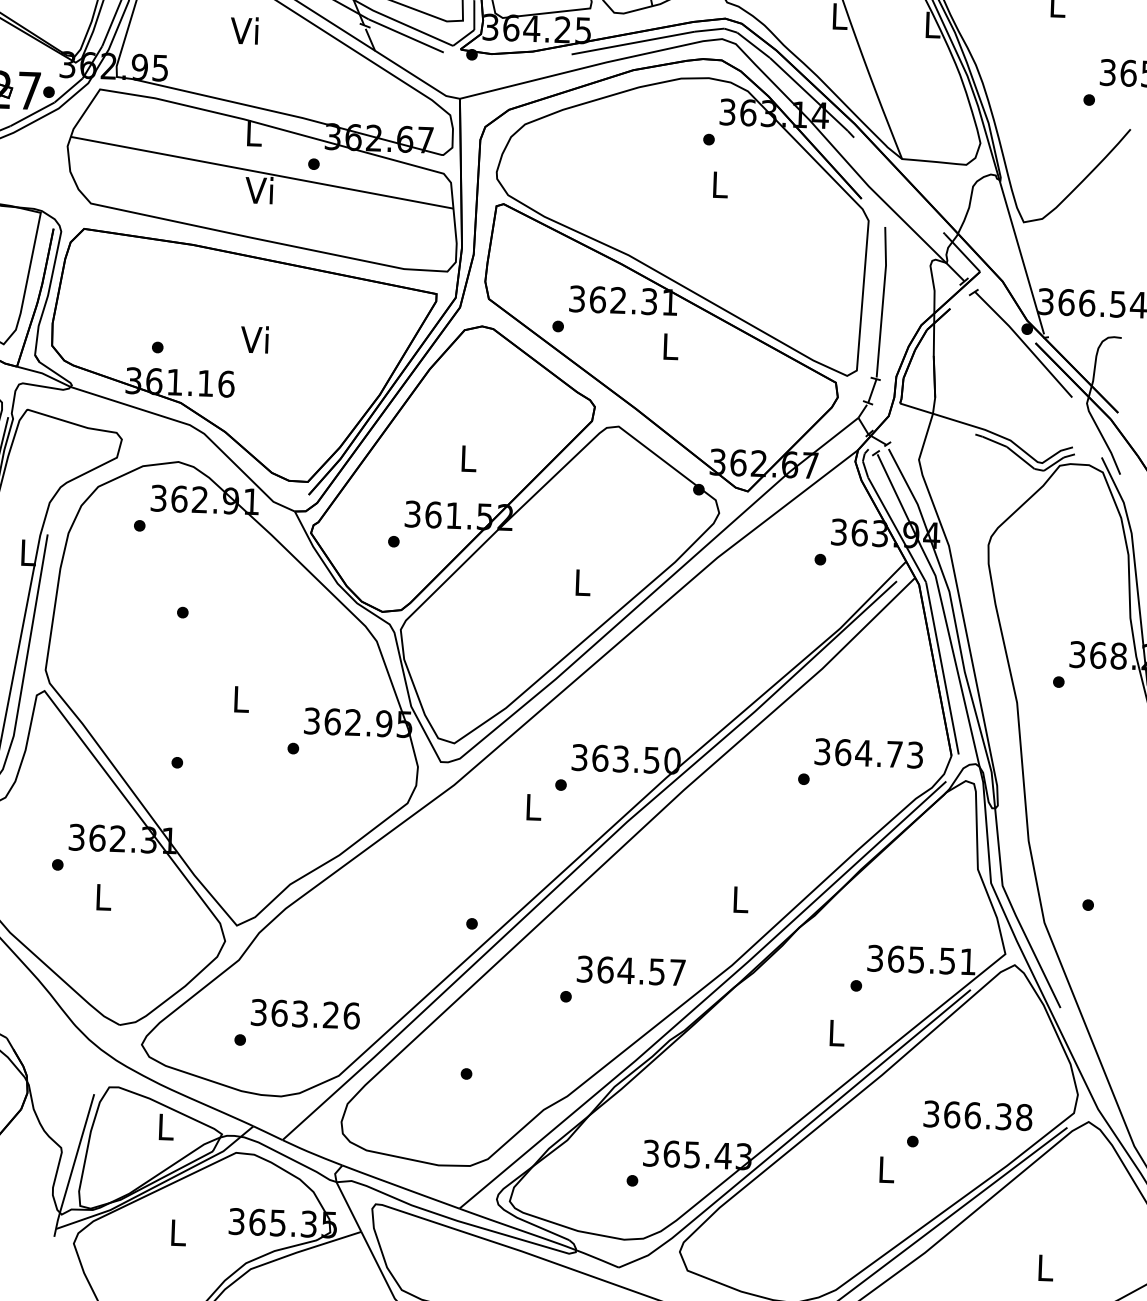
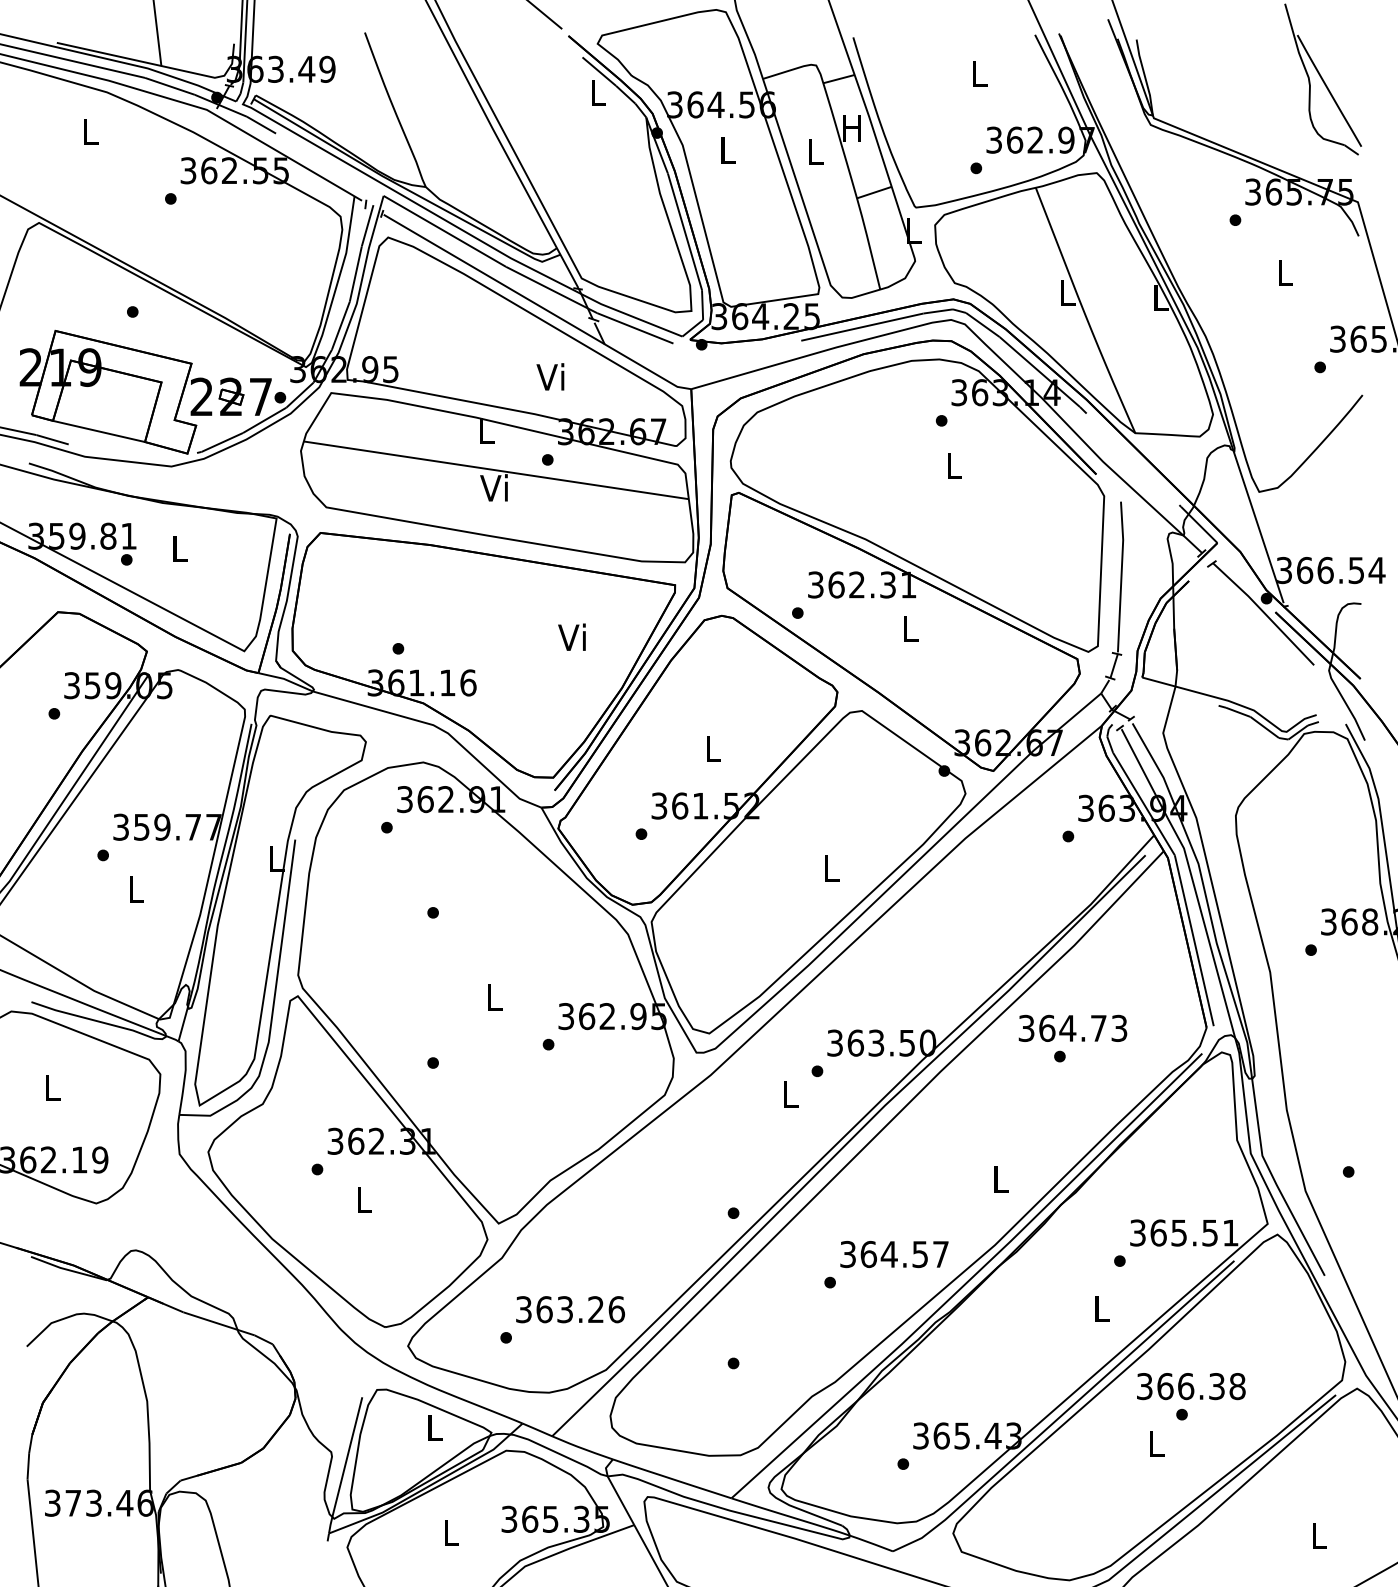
text: (244, 30) -> (550, 376), moved
text: (254, 338) -> (571, 636), moved
text: (868, 752) -> (1072, 1027), moved
text: (978, 1115) -> (1191, 1386), moved

